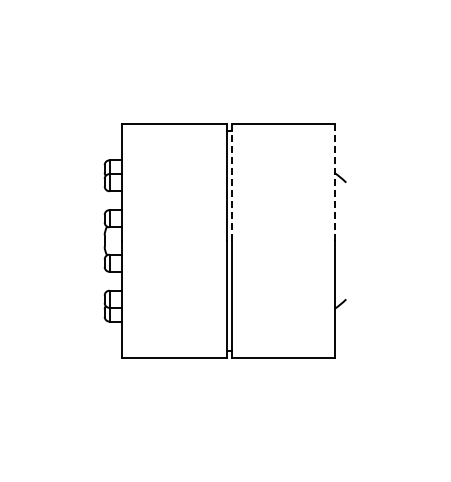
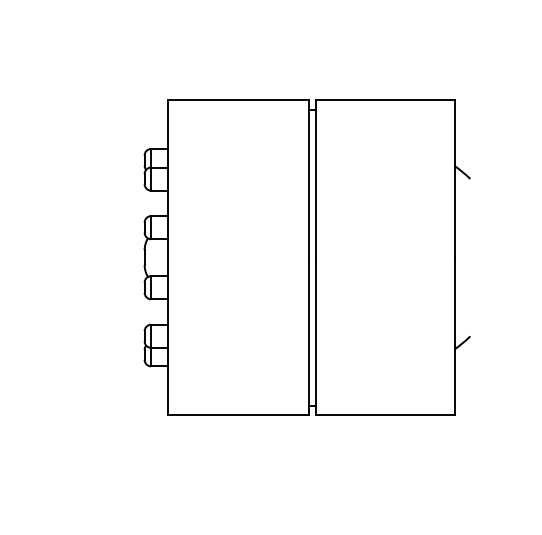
line: (231, 183) -> (315, 180), dashed -> solid
line: (334, 183) -> (454, 180), dashed -> solid

